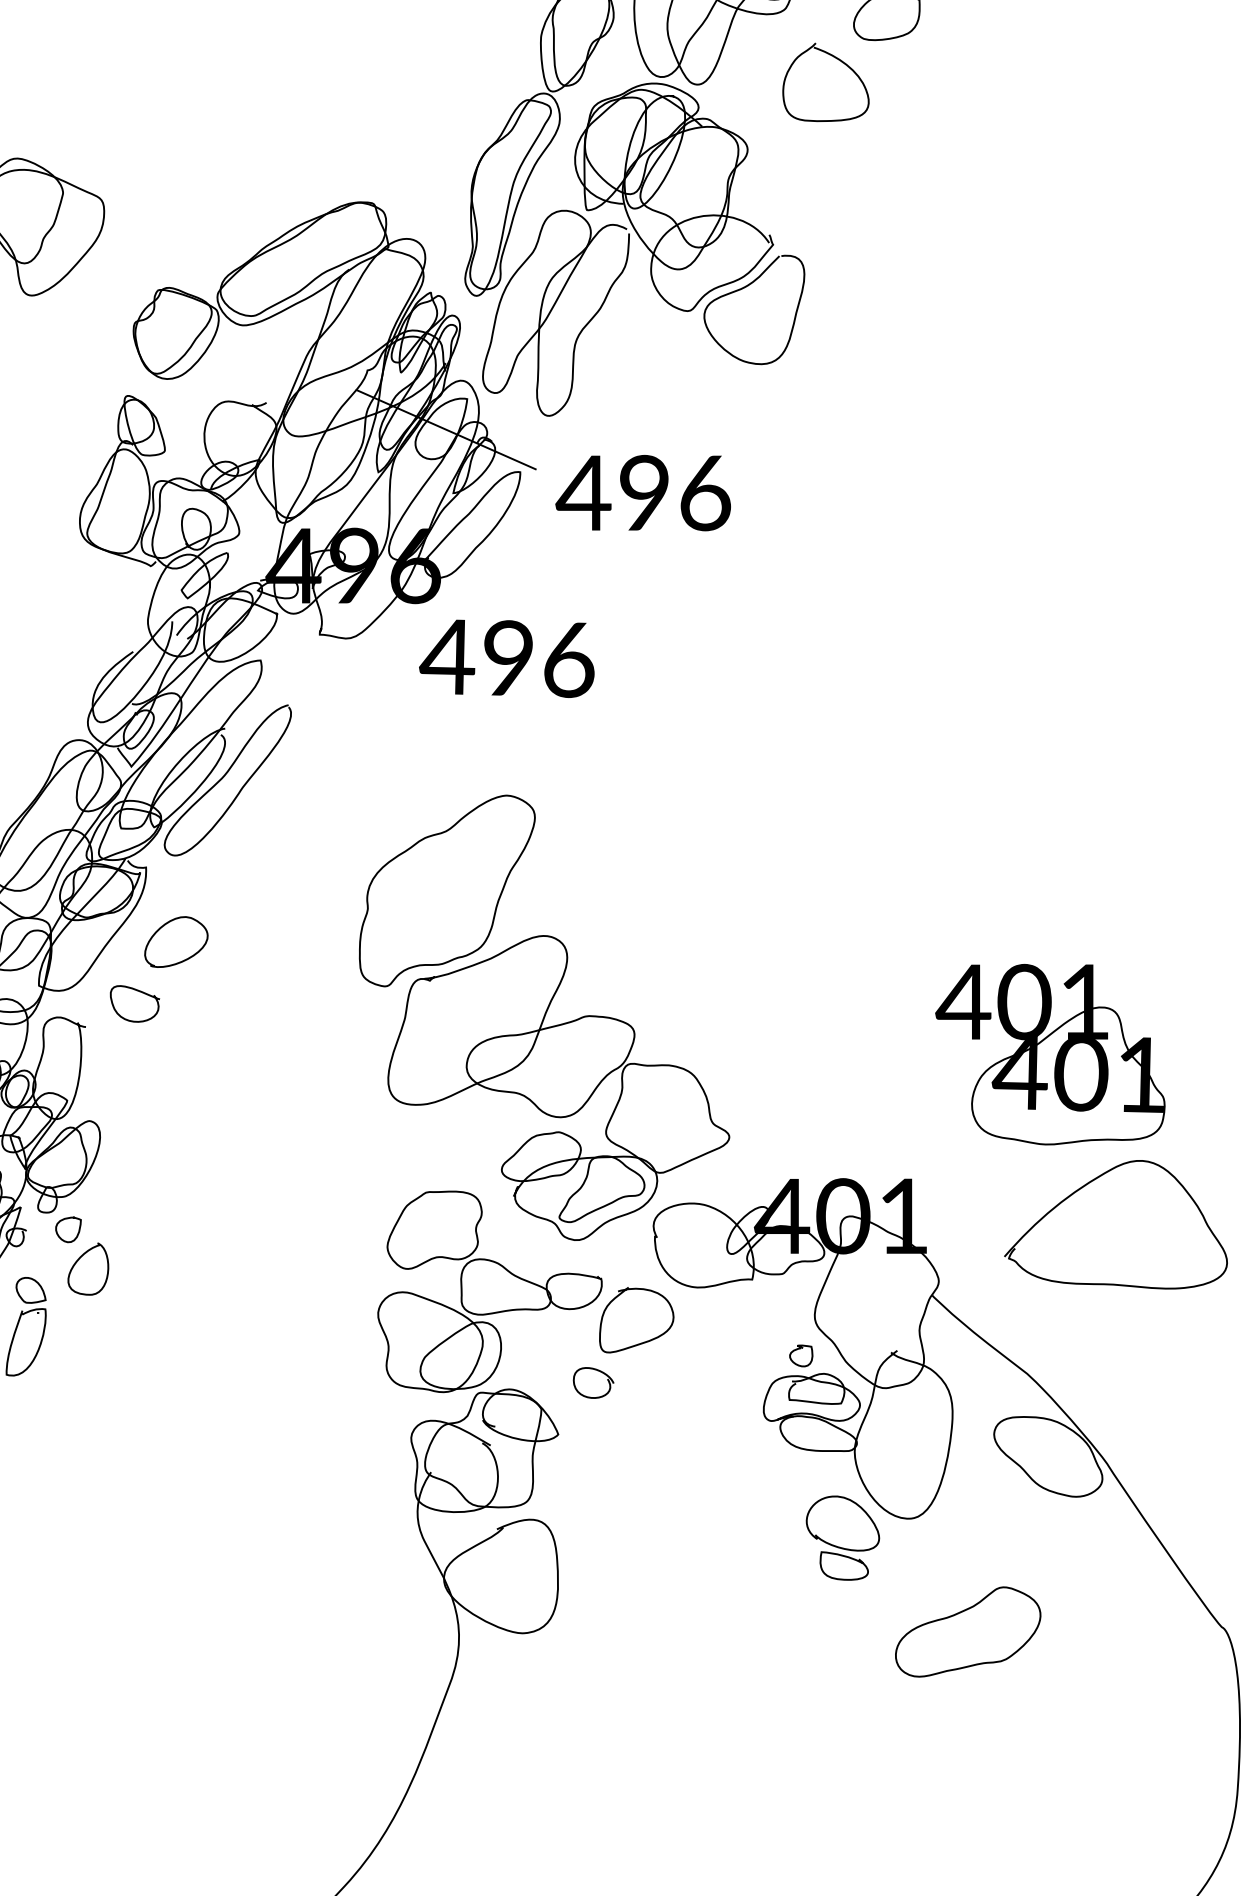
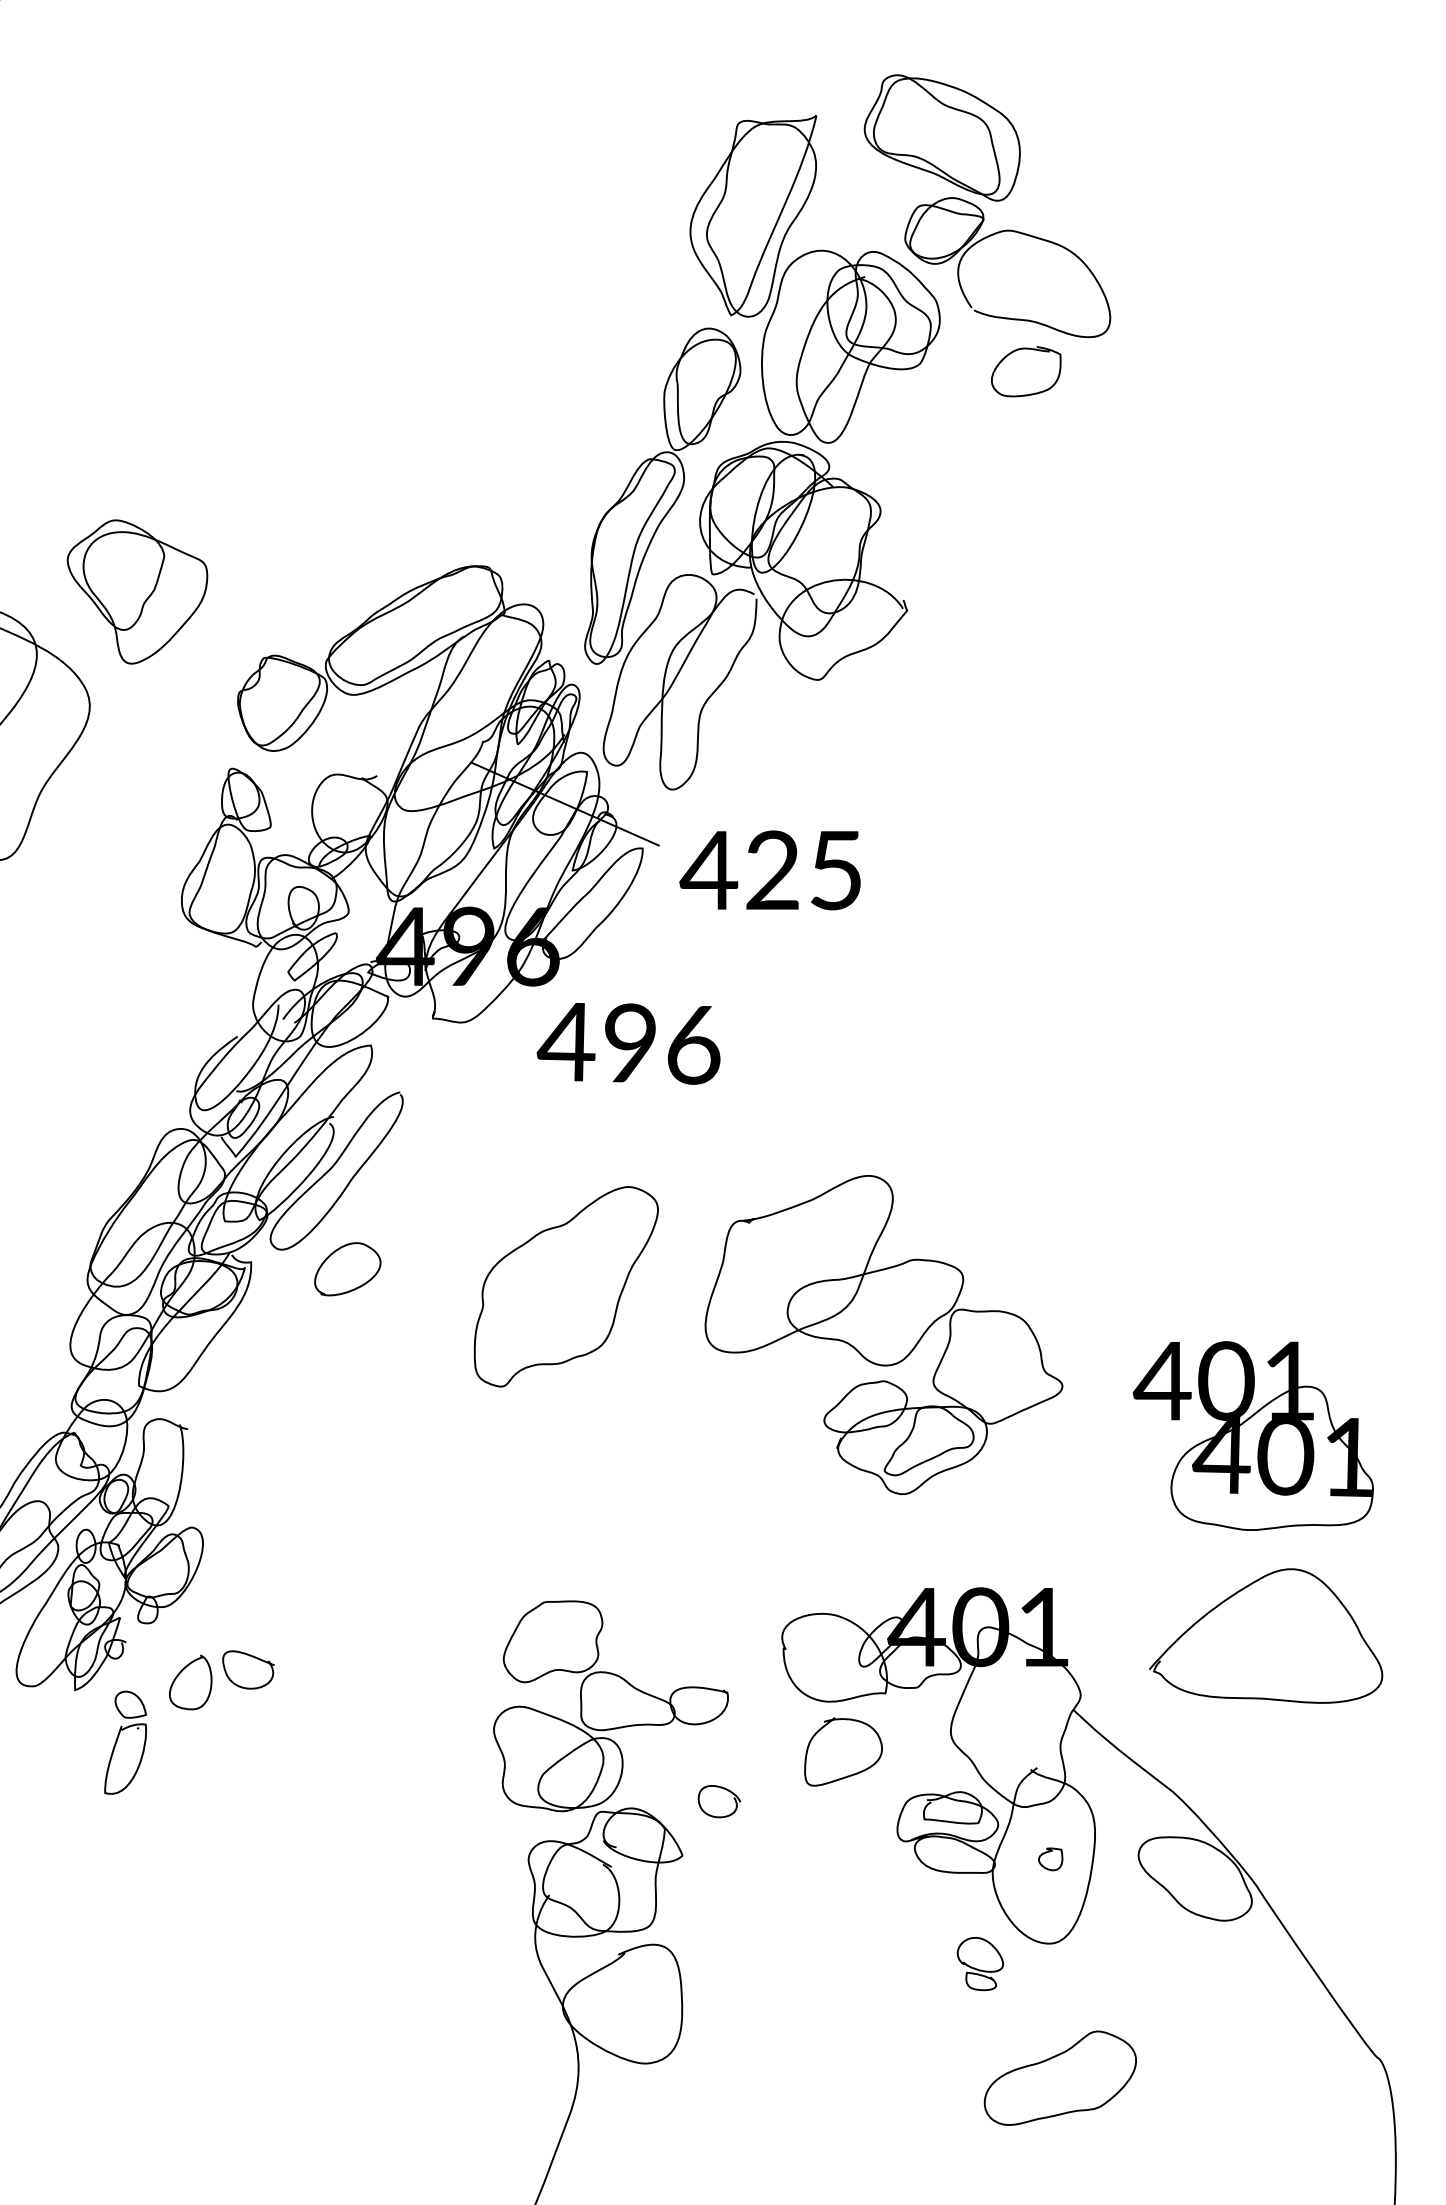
curve: (842, 63) -> (979, 420), removed
curve: (744, 288) -> (877, 656), removed
text: (674, 493) -> (804, 870), 496 -> 425
curve: (184, 959) -> (356, 1287), moved
curve: (140, 992) -> (254, 1658), moved
part: (1049, 1054) -> (1252, 1435), moved
part: (558, 1087) -> (883, 1334), moved
curve: (76, 1234) -> (178, 1646), removed
curve: (643, 1341) -> (850, 1774), moved
curve: (801, 1349) -> (1050, 1852), moved
part: (843, 1537) -> (980, 1963), size x0.6
part: (967, 1631) -> (1059, 2077), moved

